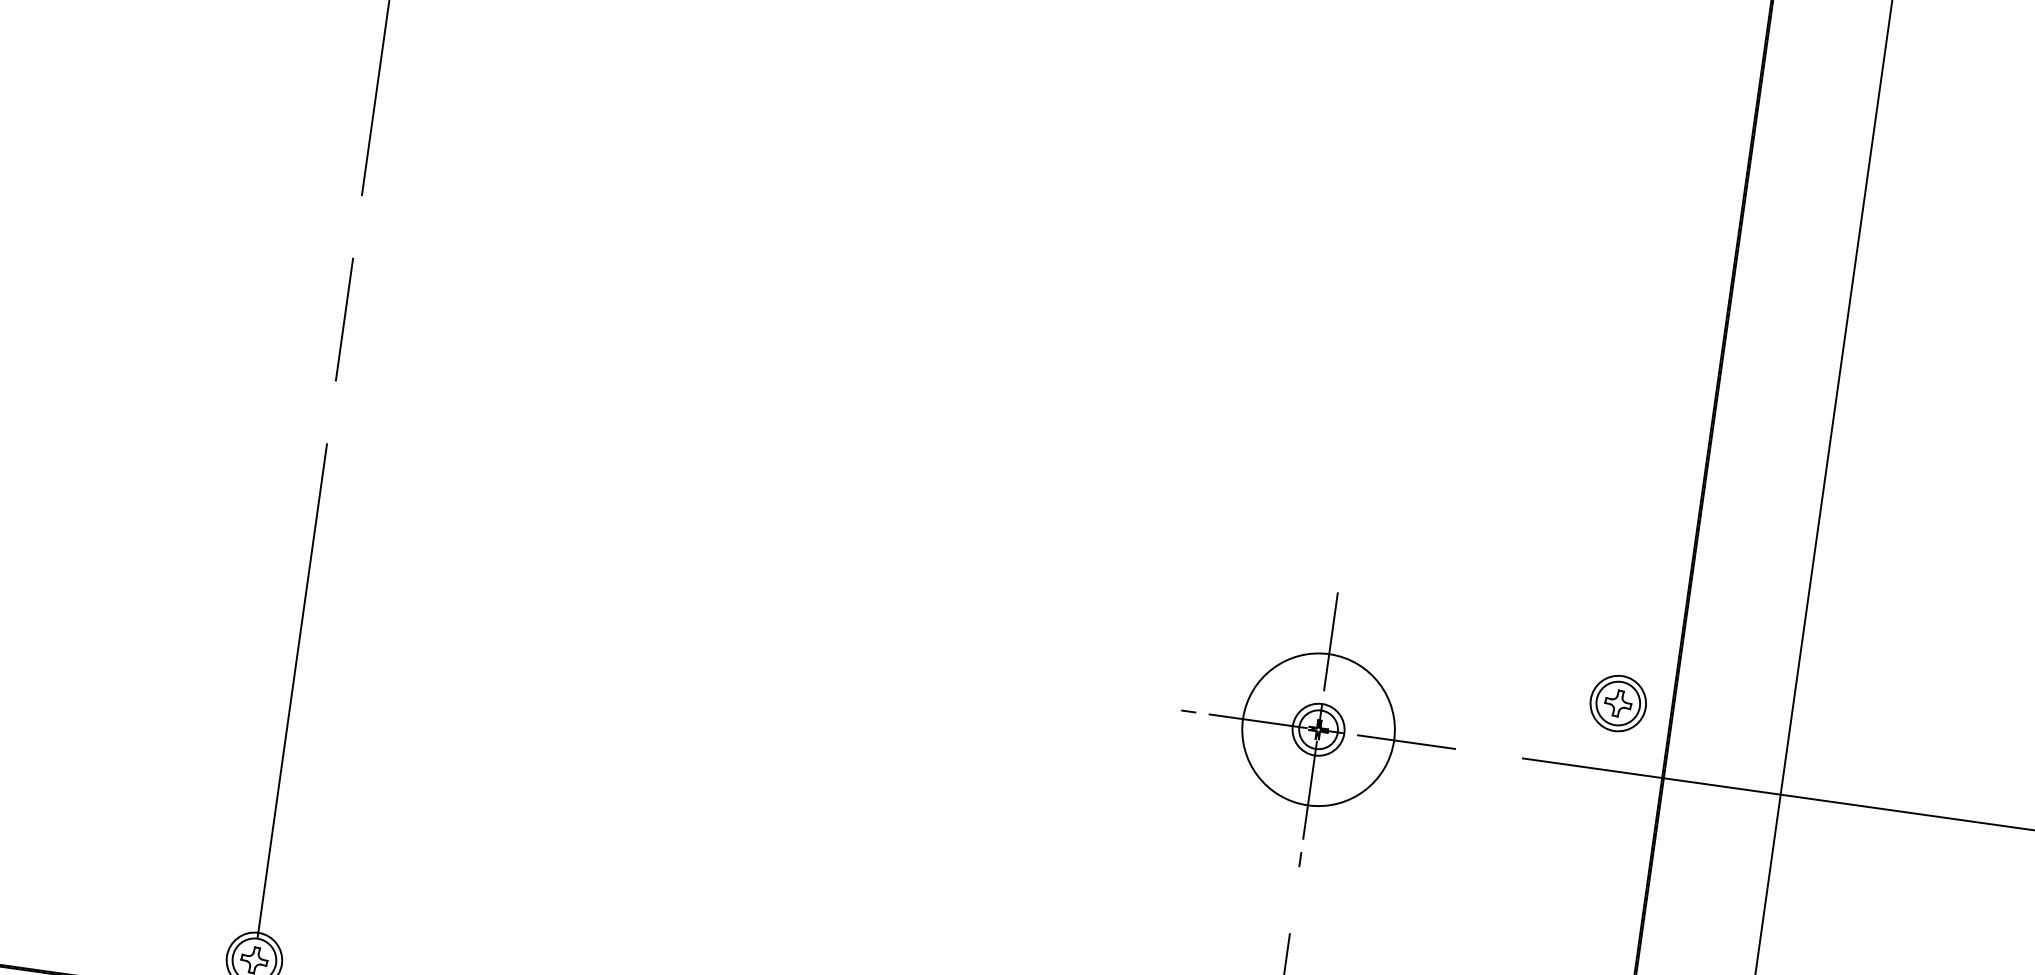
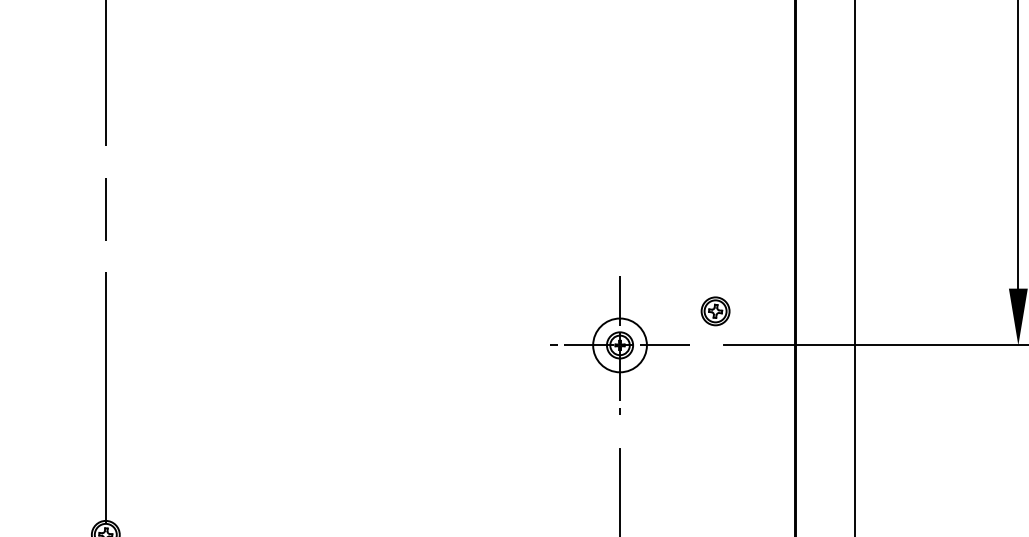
part: (1618, 703) -> (715, 311), moved
circle: (1317, 729) -> (619, 345), size x0.7

